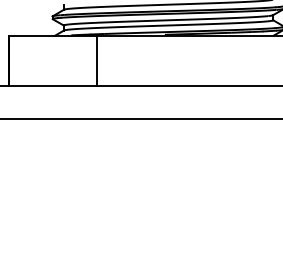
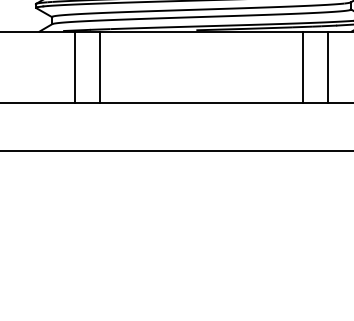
line: (80, 60) -> (75, 67), added
line: (239, 60) -> (302, 67), added
line: (256, 60) -> (327, 67), added

